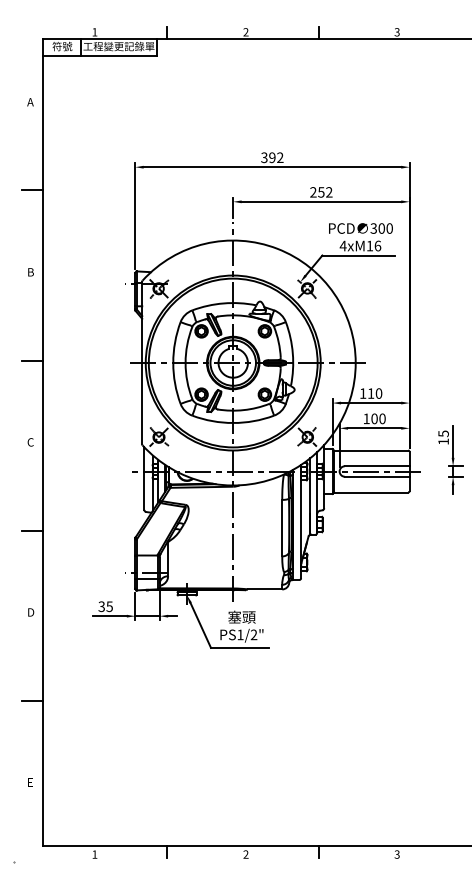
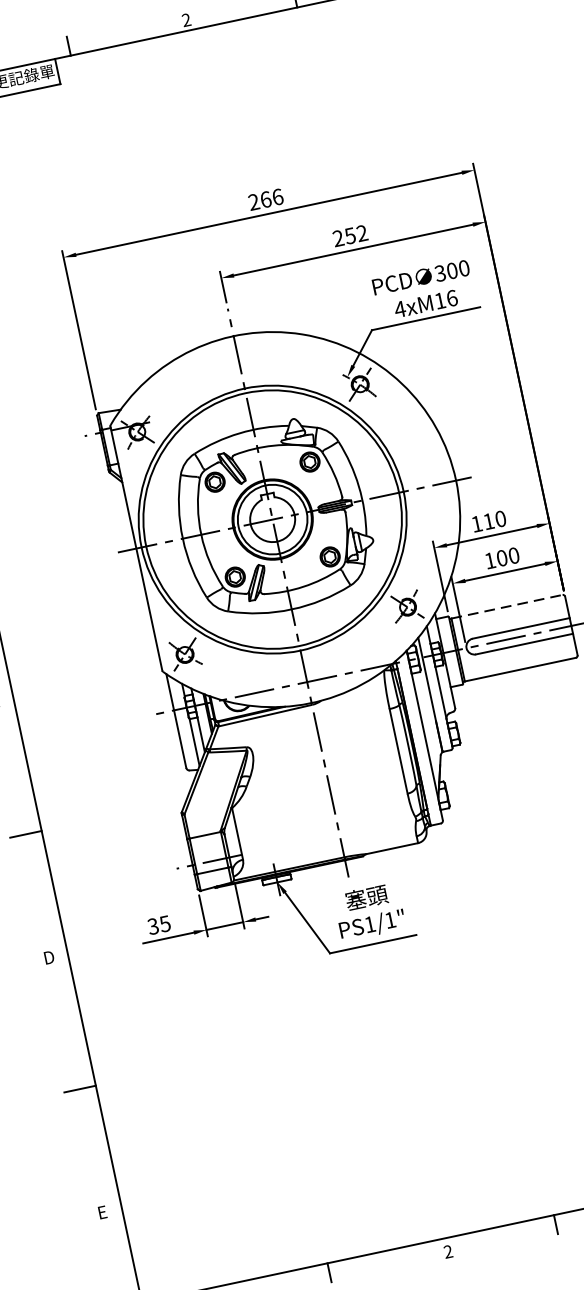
text: (272, 157) -> (266, 199), 392 -> 266
line: (371, 450) -> (507, 606), solid -> dashed
text: (253, 634) -> (389, 919), PS1/2" -> PS1/1"

